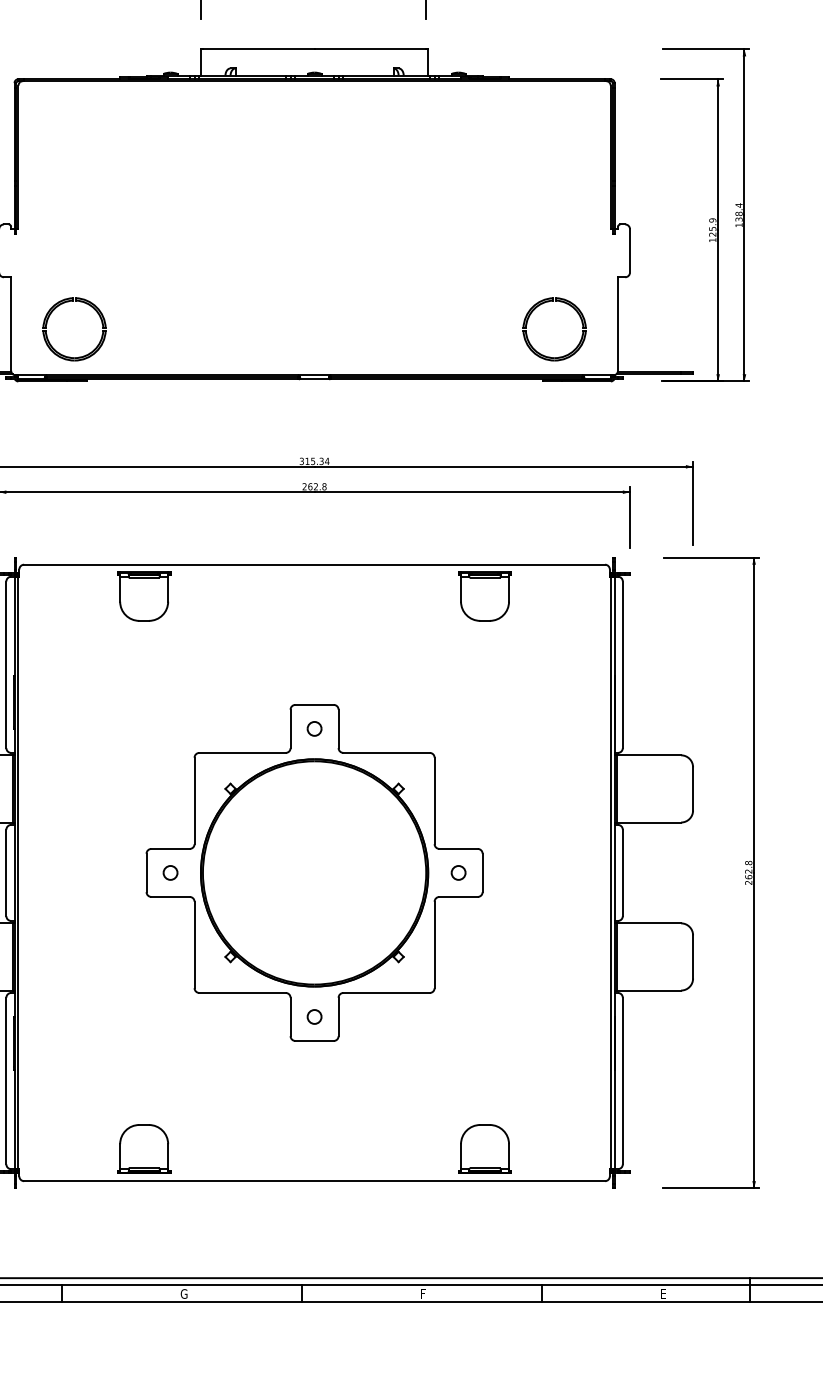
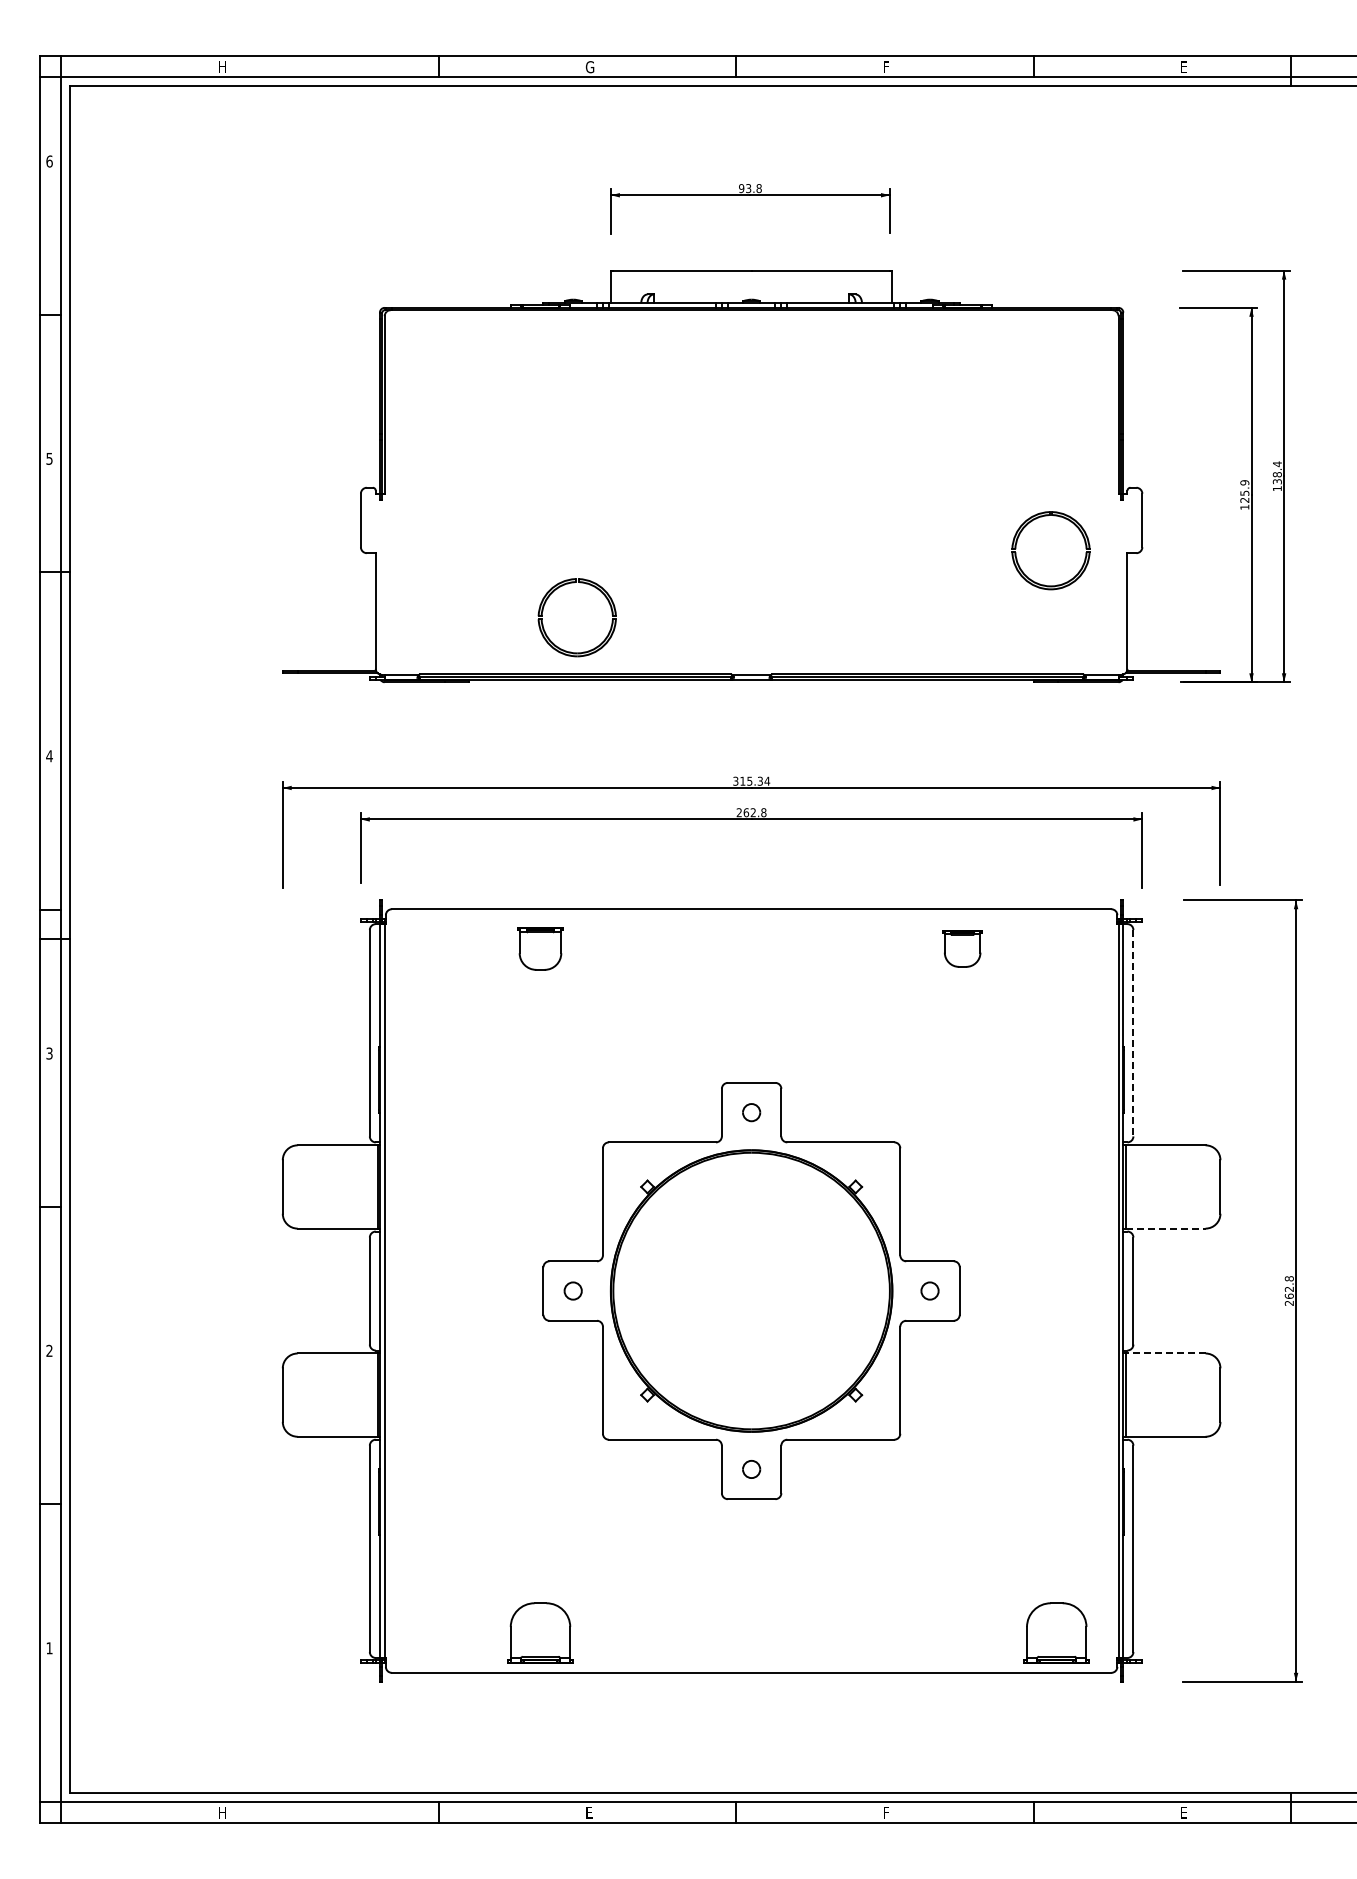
part: (538, 306) -> (1031, 522), moved
part: (48, 321) -> (544, 607), moved
part: (144, 596) -> (540, 948), size x0.7
part: (484, 596) -> (962, 948), size x0.6
line: (622, 665) -> (1133, 1033), solid -> dashed
line: (648, 822) -> (1165, 1228), solid -> dashed
line: (648, 923) -> (1165, 1353), solid -> dashed
part: (484, 1148) -> (1056, 1632), moved
text: (183, 1293) -> (589, 1812), G -> E

